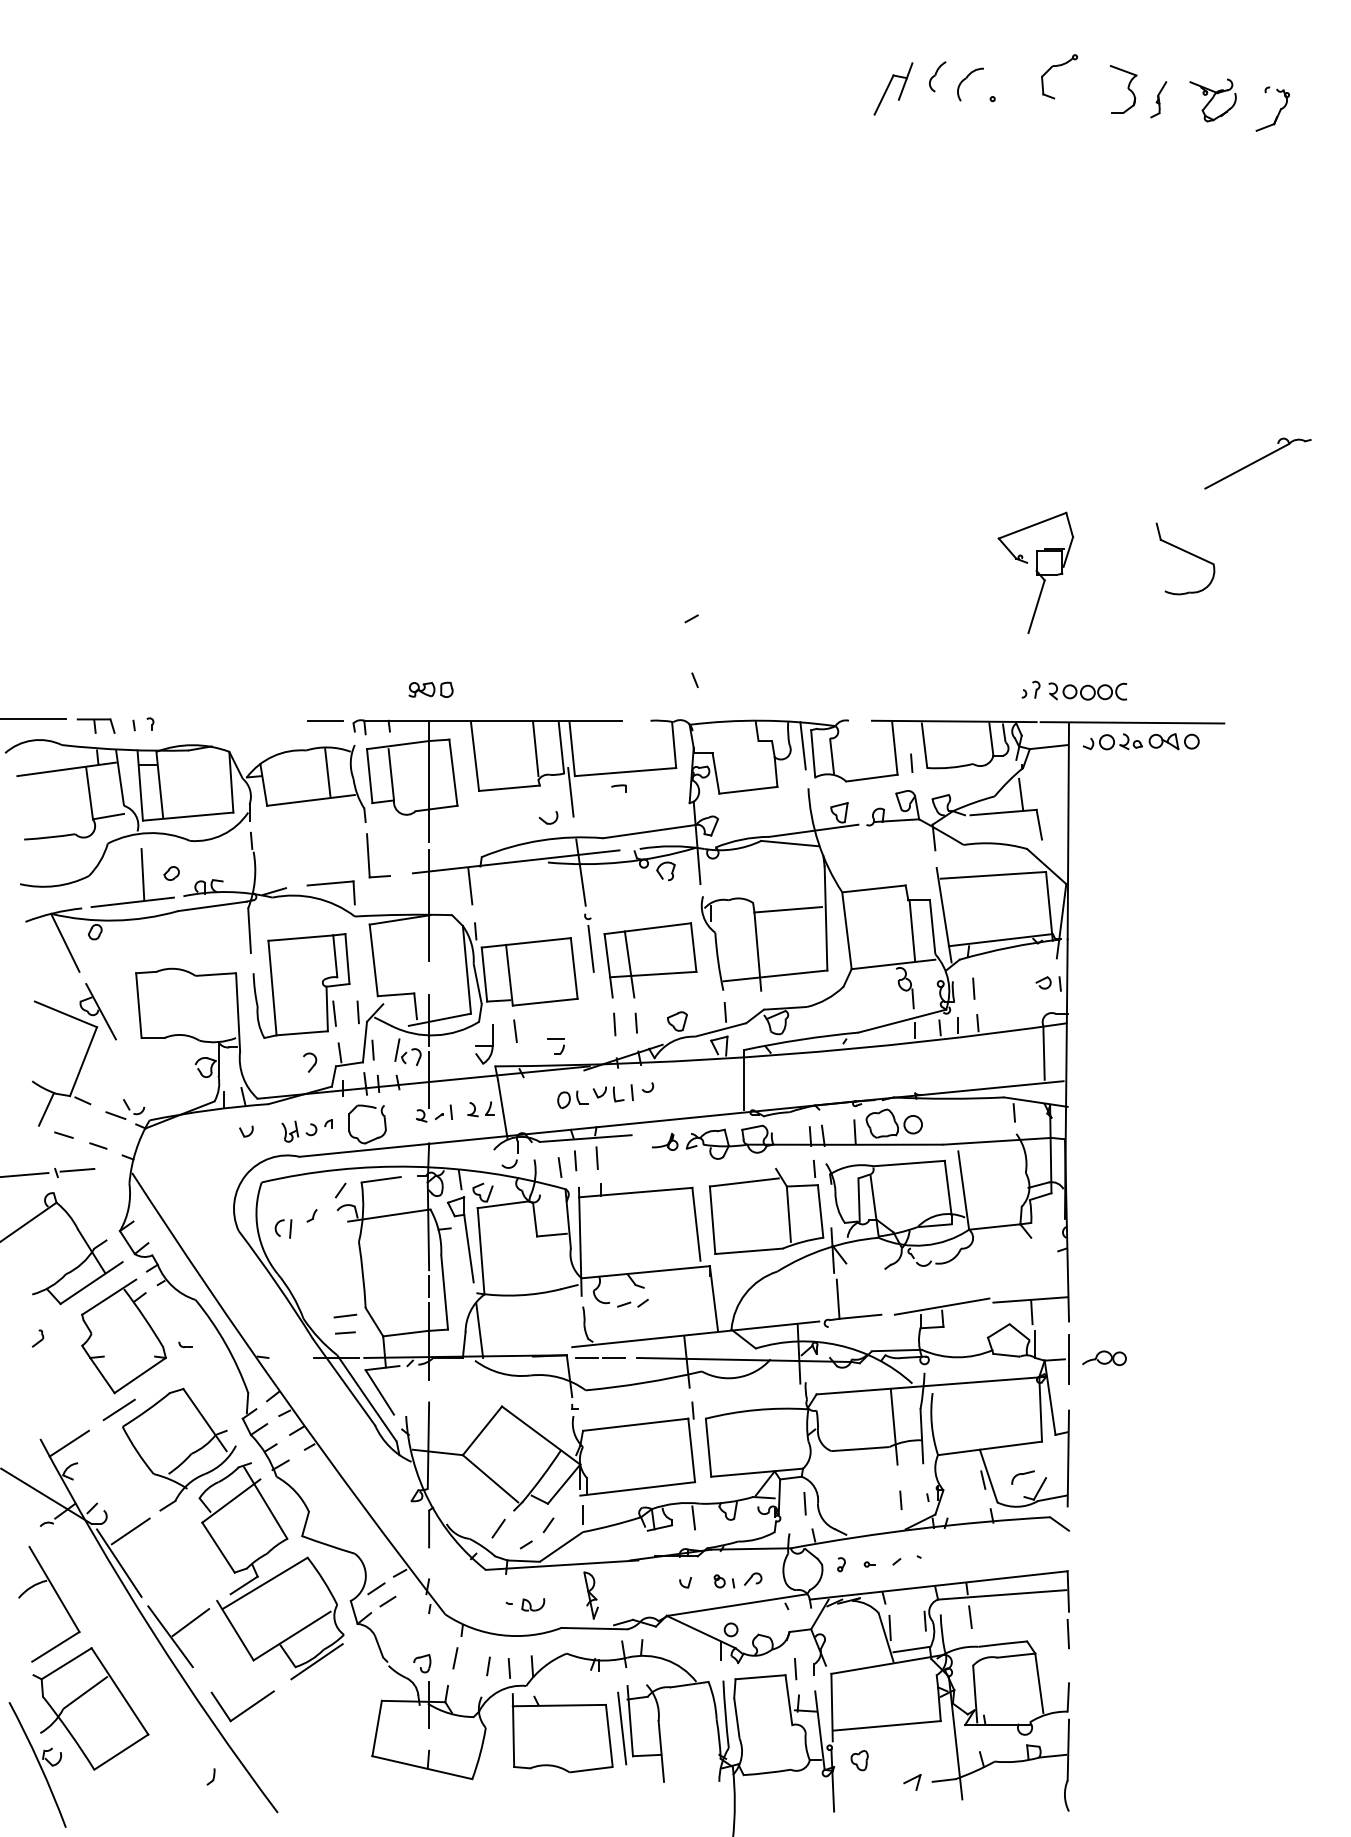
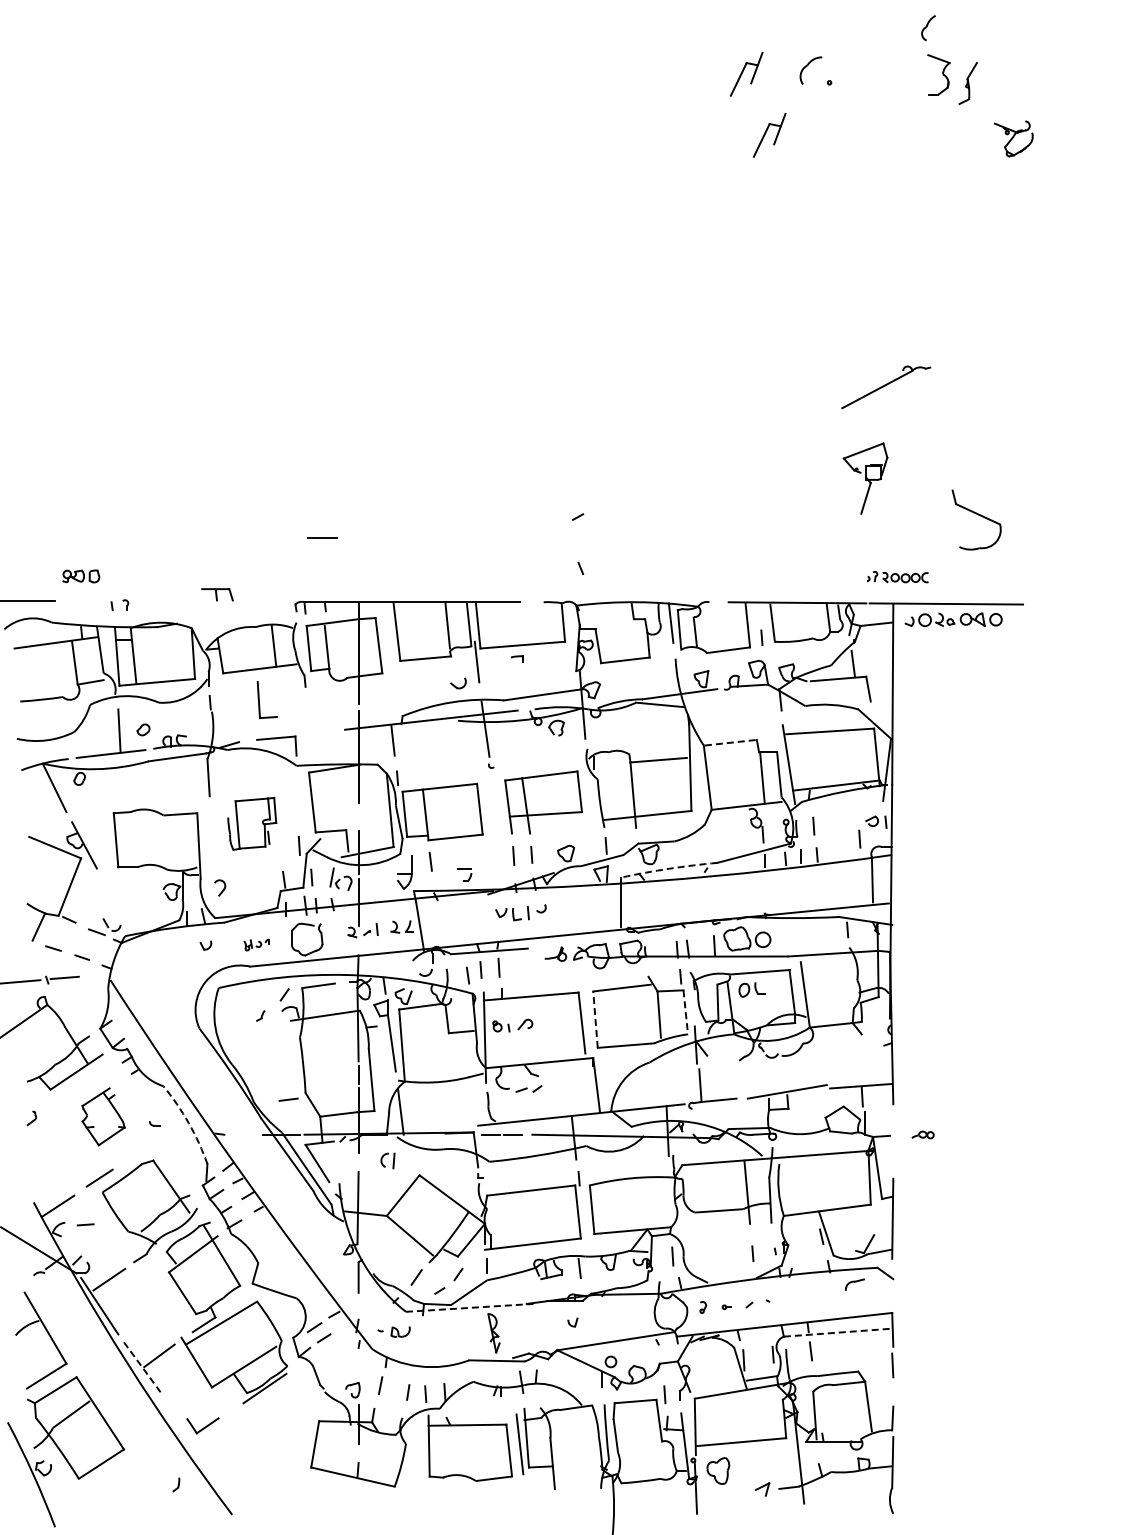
part: (1054, 67) -> (881, 56), removed
part: (937, 77) -> (928, 28), moved
part: (1158, 98) -> (968, 82), size x1.4
part: (1212, 99) -> (1013, 138), moved
part: (1272, 109) -> (1063, 91), removed
part: (920, 160) -> (769, 134), added
part: (1258, 463) -> (886, 387), moved
part: (1185, 558) -> (976, 519), moved
part: (1035, 572) -> (865, 478), size x0.7
part: (431, 689) -> (81, 576), moved
part: (1074, 689) -> (897, 576), size x0.7
line: (324, 719) -> (322, 537), moved
part: (96, 725) -> (217, 594), moved
part: (369, 856) -> (259, 700), moved
line: (875, 888) -> (731, 742), solid -> dashed
line: (590, 948) -> (493, 792), removed
part: (302, 985) -> (252, 823), size x0.6
line: (1028, 1003) -> (859, 838), added
arc: (801, 1039) -> (669, 868), solid -> dashed
part: (310, 1062) -> (220, 887), moved
part: (572, 1099) -> (751, 989), moved
part: (306, 1130) -> (256, 944), size x0.6
line: (820, 1211) -> (685, 1012), solid -> dashed
line: (712, 1220) -> (595, 1019), solid -> dashed
part: (282, 1228) -> (387, 1160), moved
line: (345, 1332) -> (85, 1224), moved
part: (123, 1336) -> (103, 1116), size x0.6
arc: (225, 1344) -> (188, 1123), solid -> dashed
part: (1103, 1357) -> (922, 1134), size x0.6
line: (1069, 1358) -> (893, 1135), removed
part: (1022, 1477) -> (854, 1284), moved
line: (561, 1564) -> (469, 1307), solid -> dashed
part: (737, 1580) -> (512, 1025), moved
line: (1002, 1594) -> (837, 1332), solid -> dashed
part: (524, 1604) -> (393, 1331), moved
line: (170, 1637) -> (142, 1368), solid -> dashed
part: (242, 1705) -> (202, 1425), size x0.6
part: (859, 1760) -> (718, 1471), size x1.6

